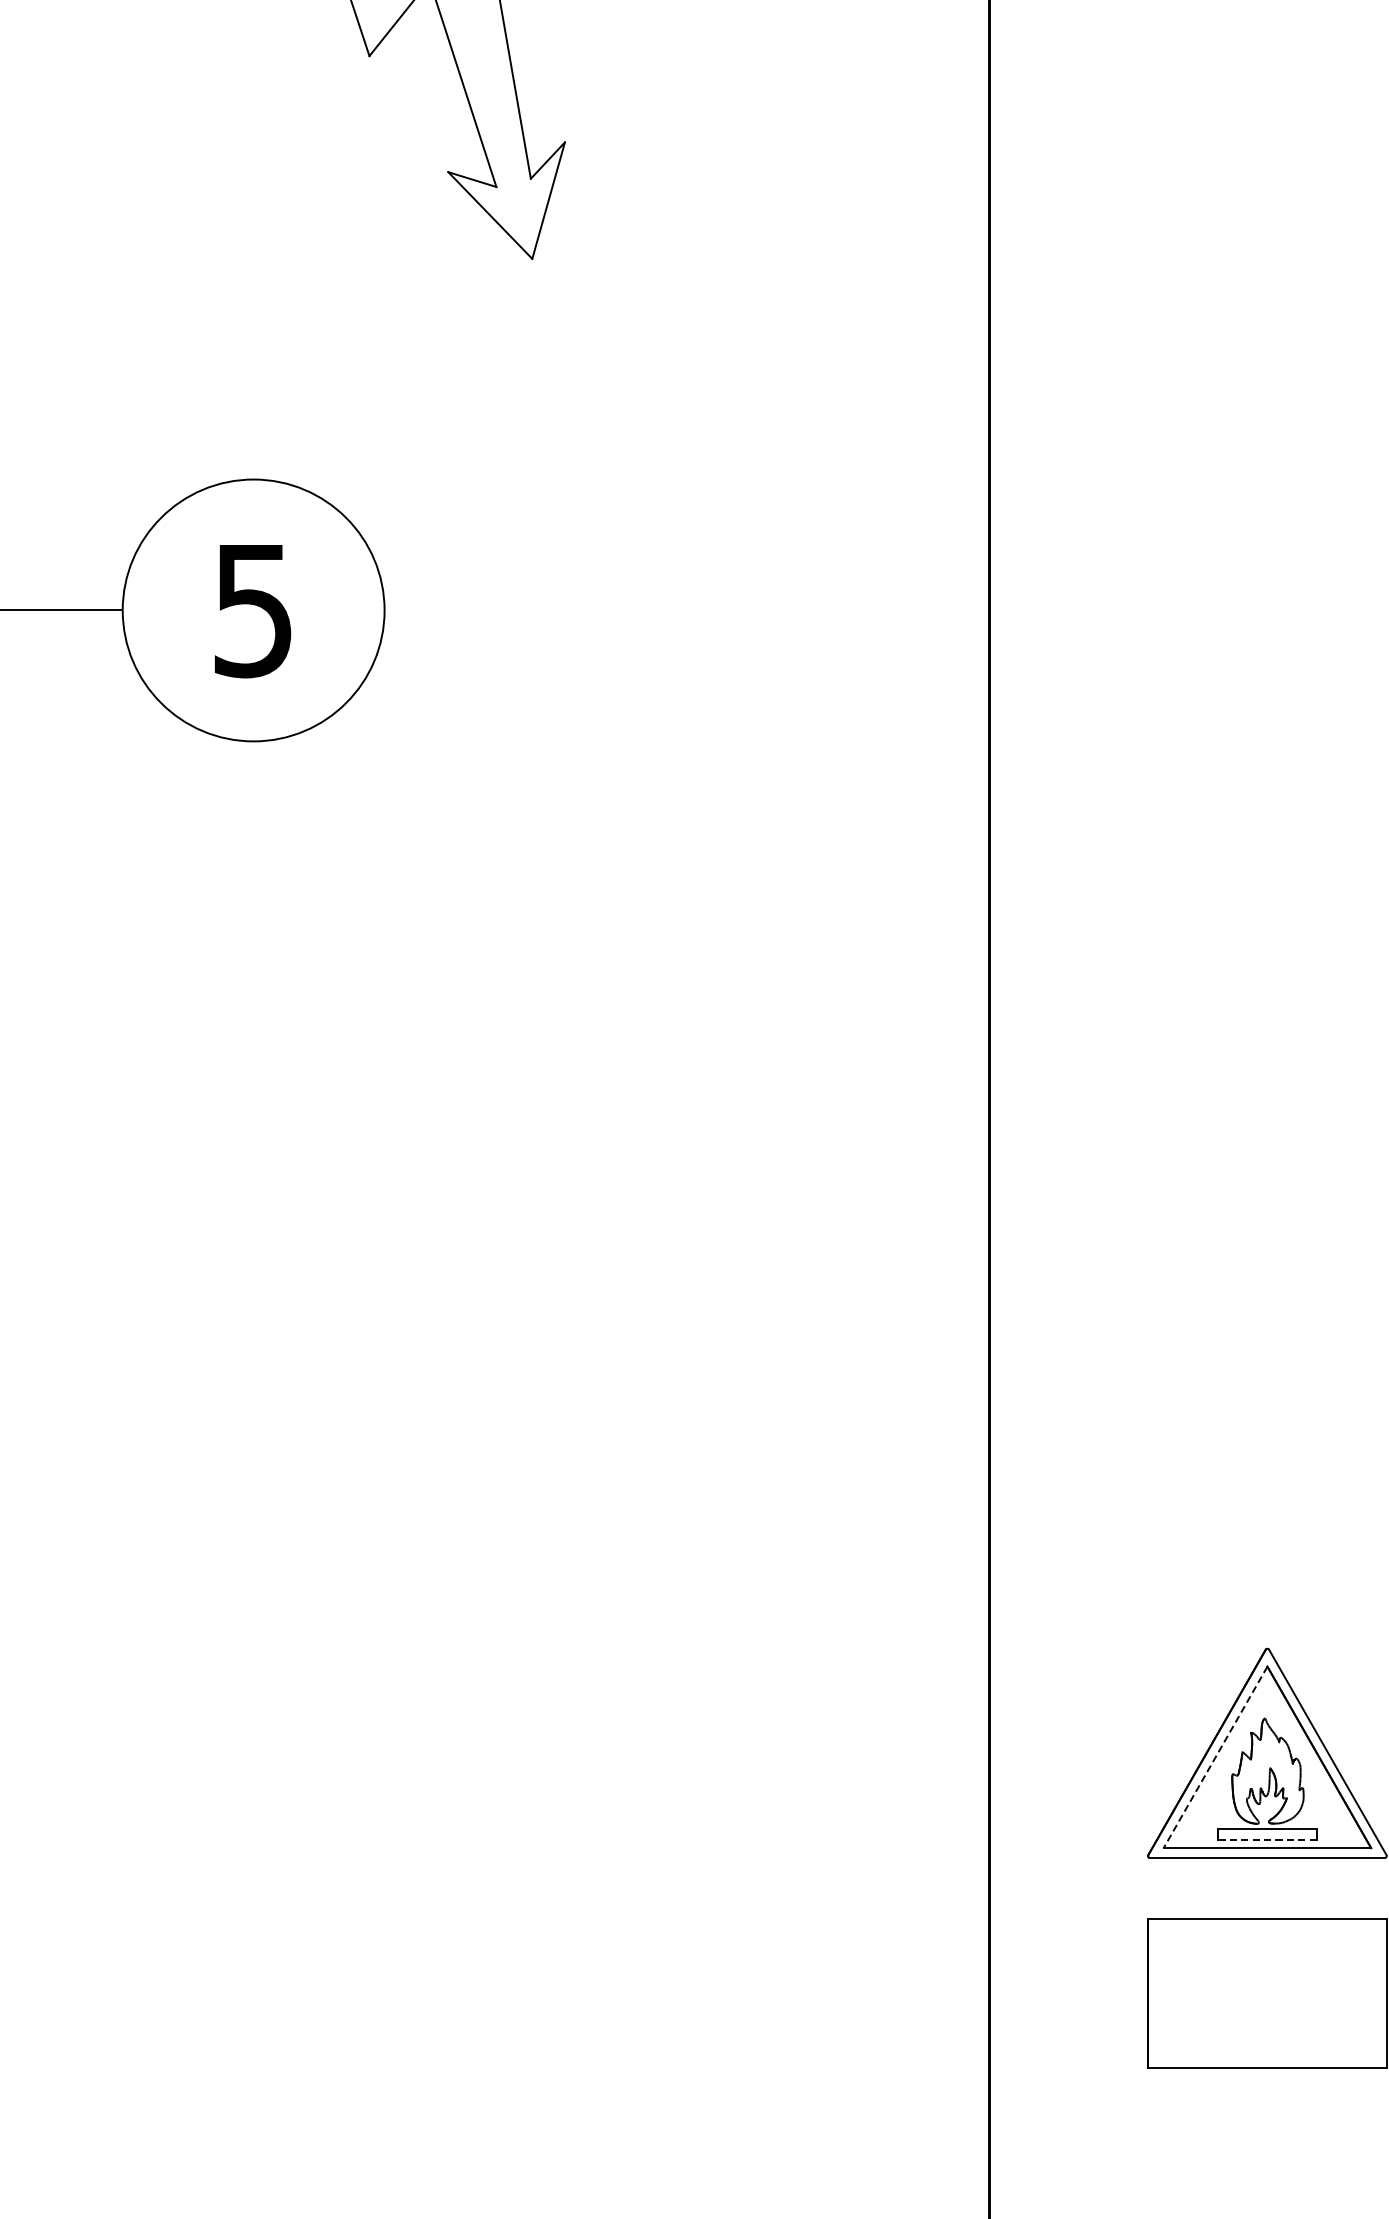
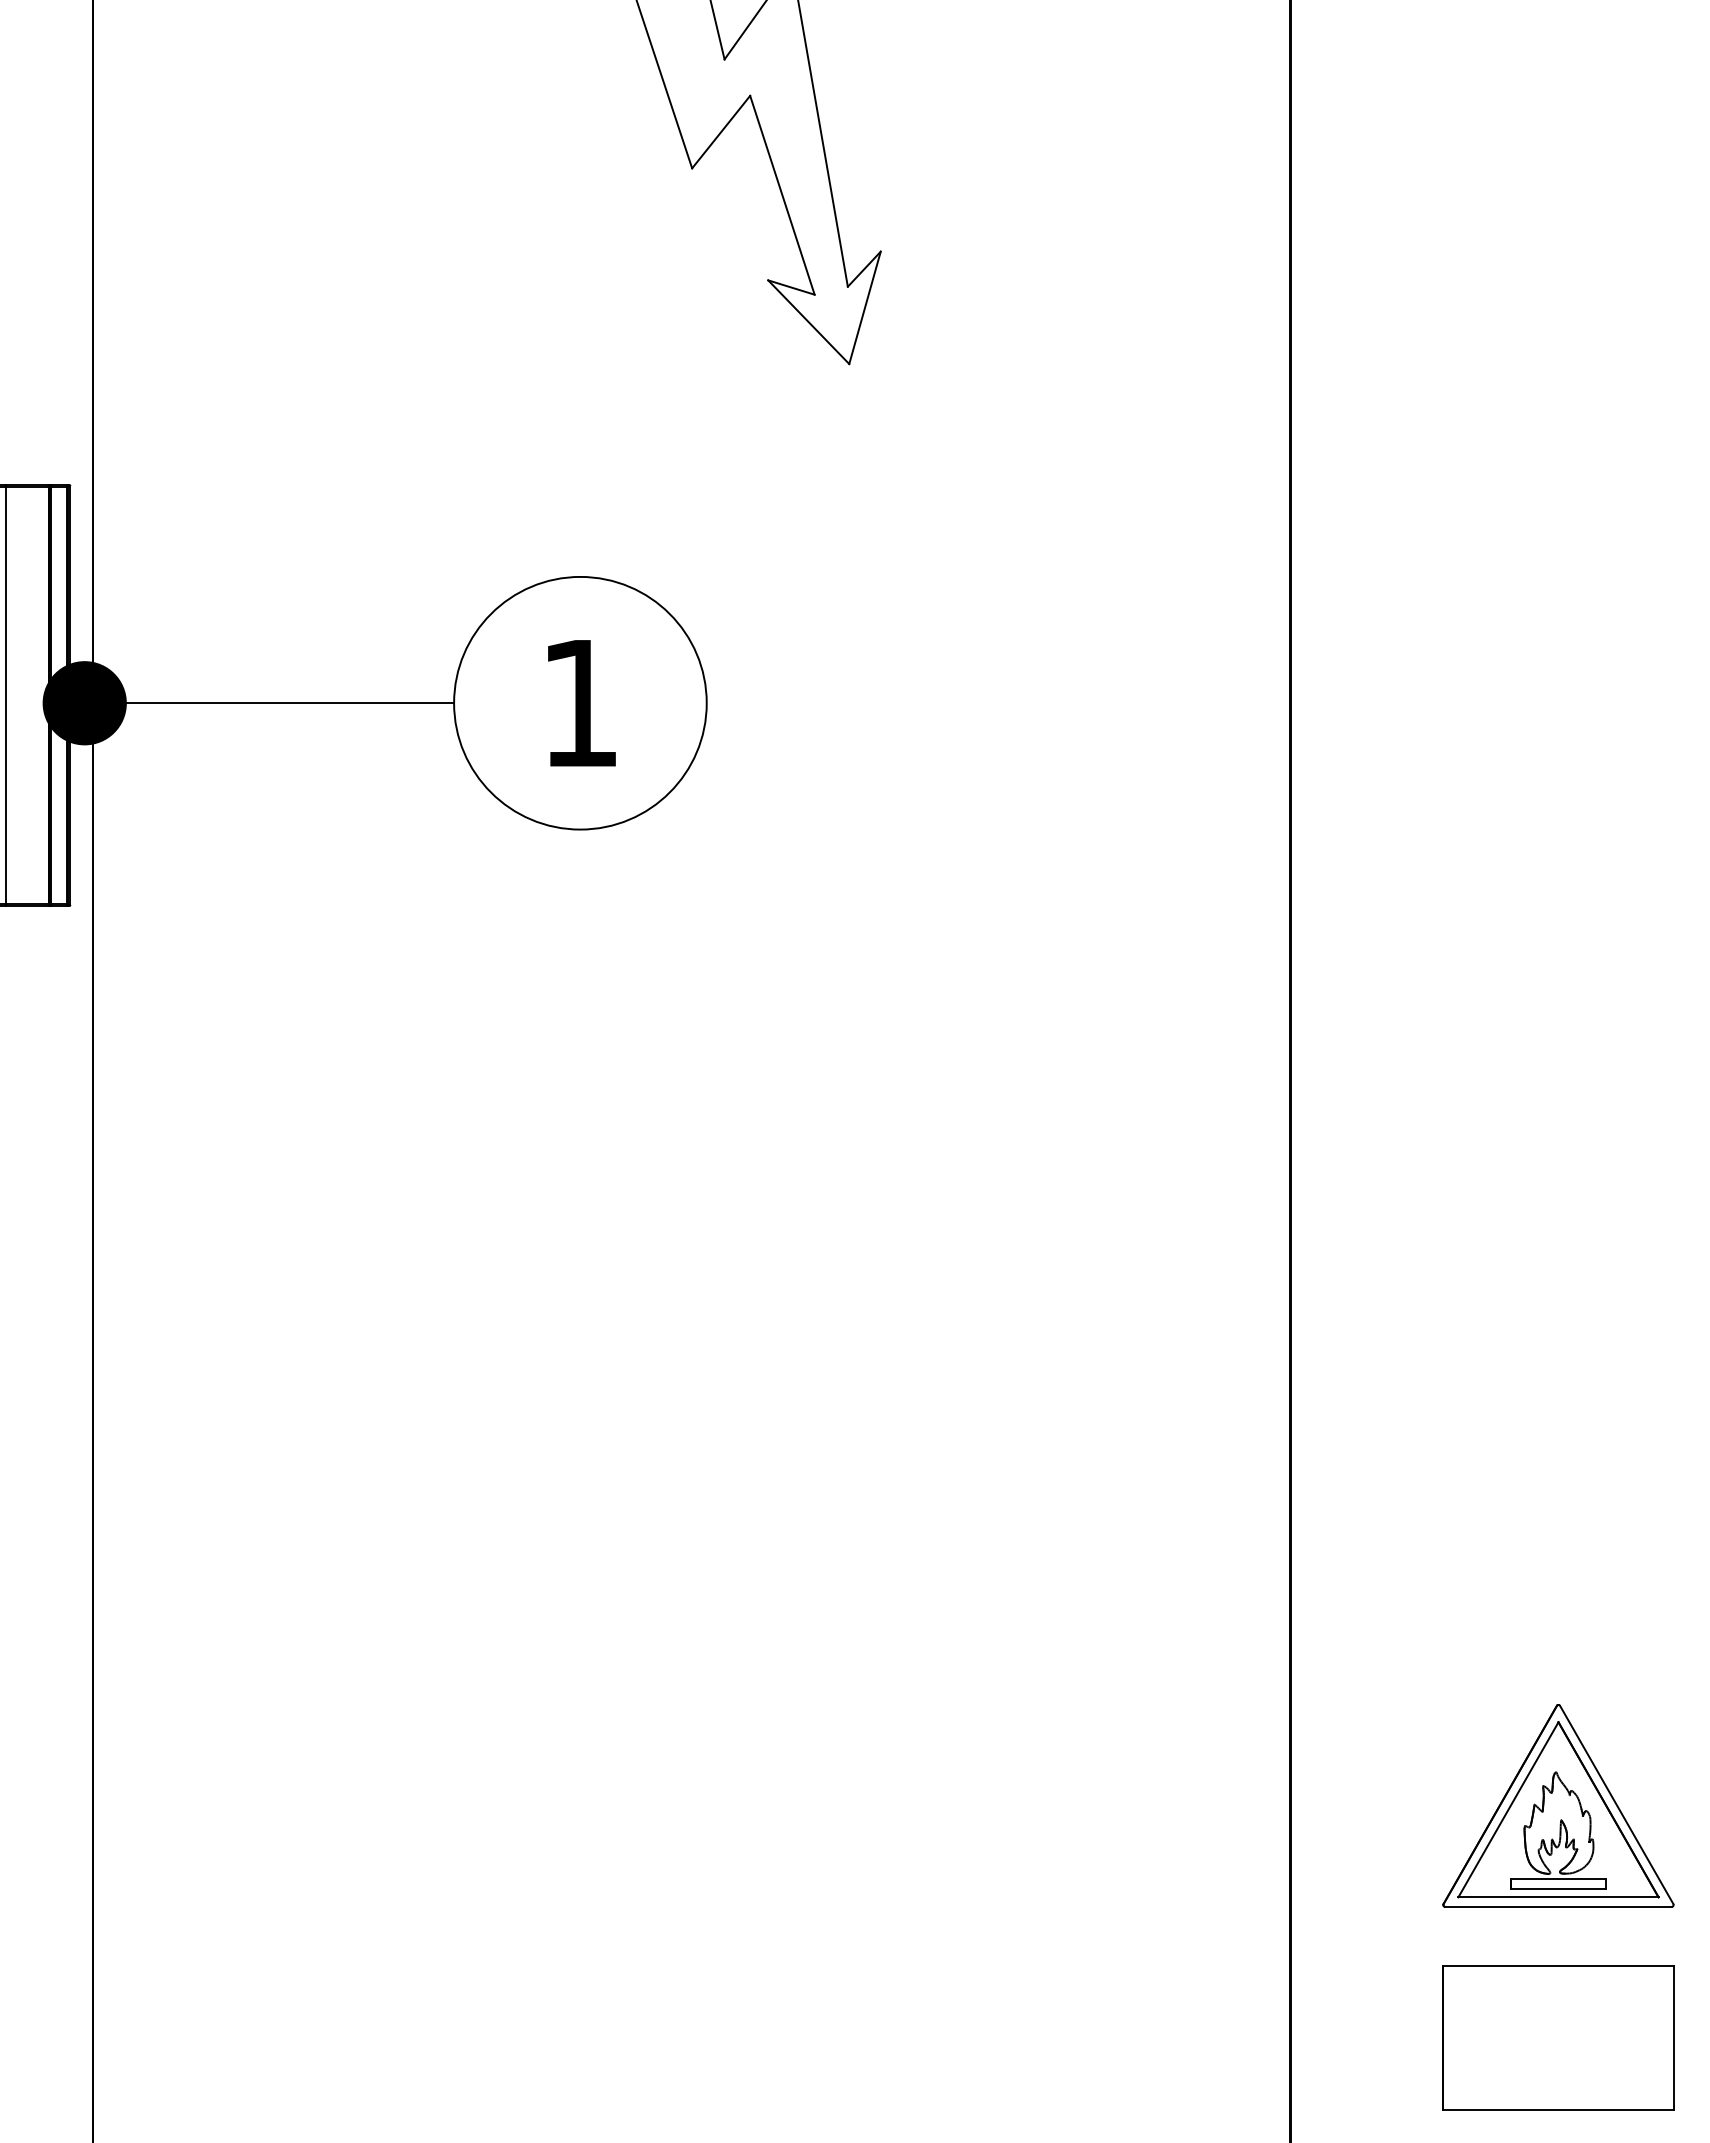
text: (252, 611) -> (579, 704), 5 -> 1
line: (1215, 1757) -> (1508, 1809), dashed -> solid
line: (1268, 1840) -> (1559, 1889), dashed -> solid

